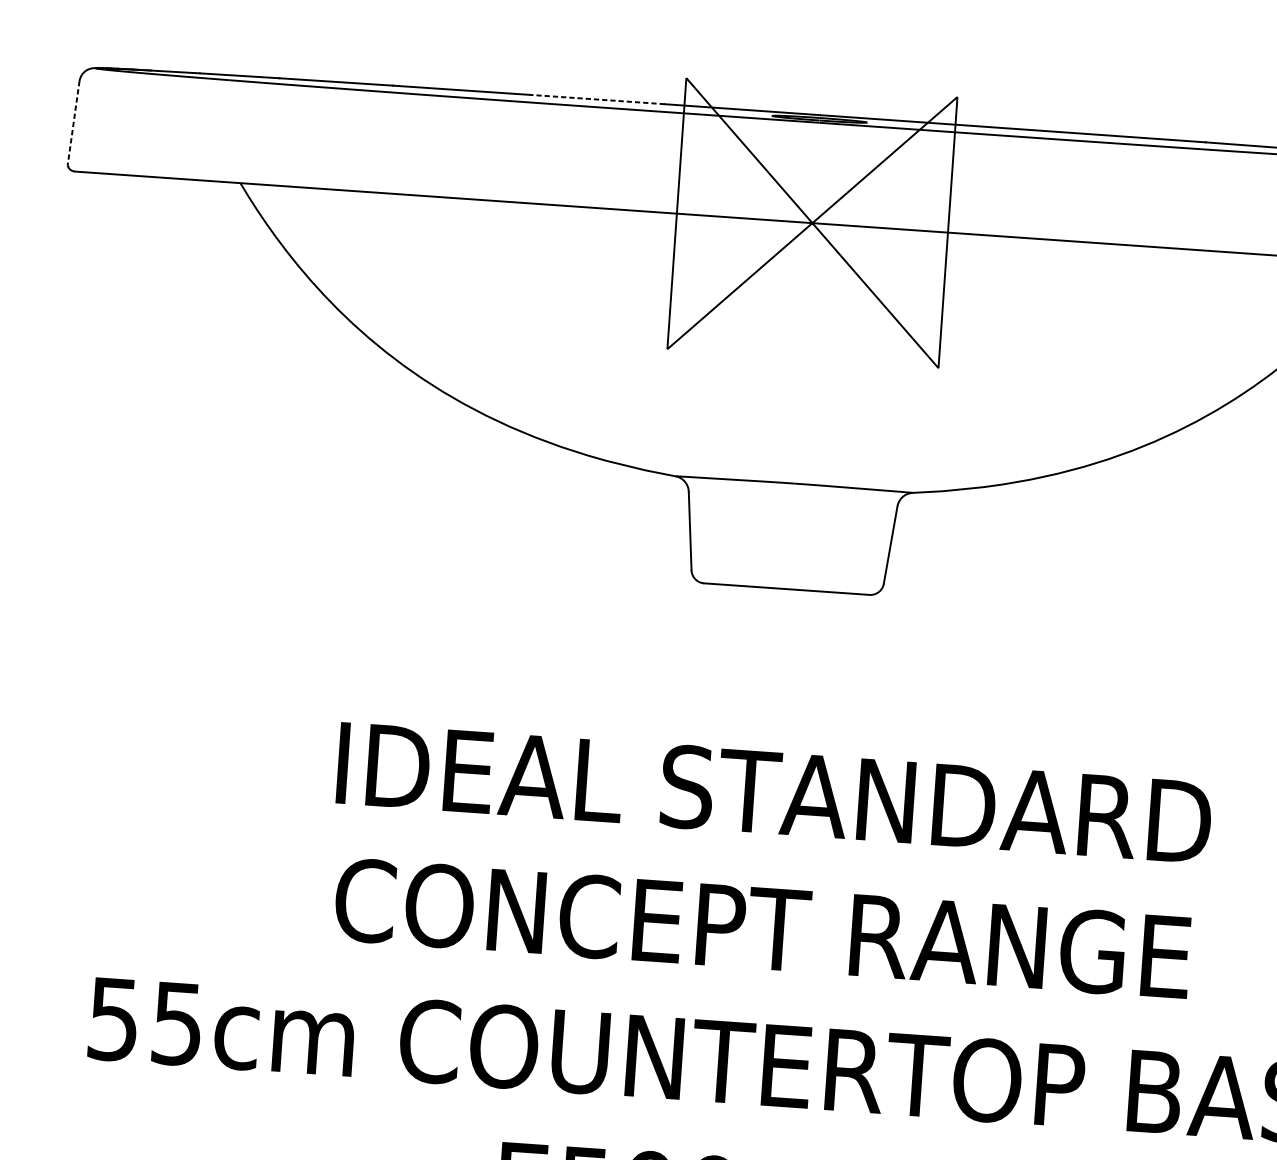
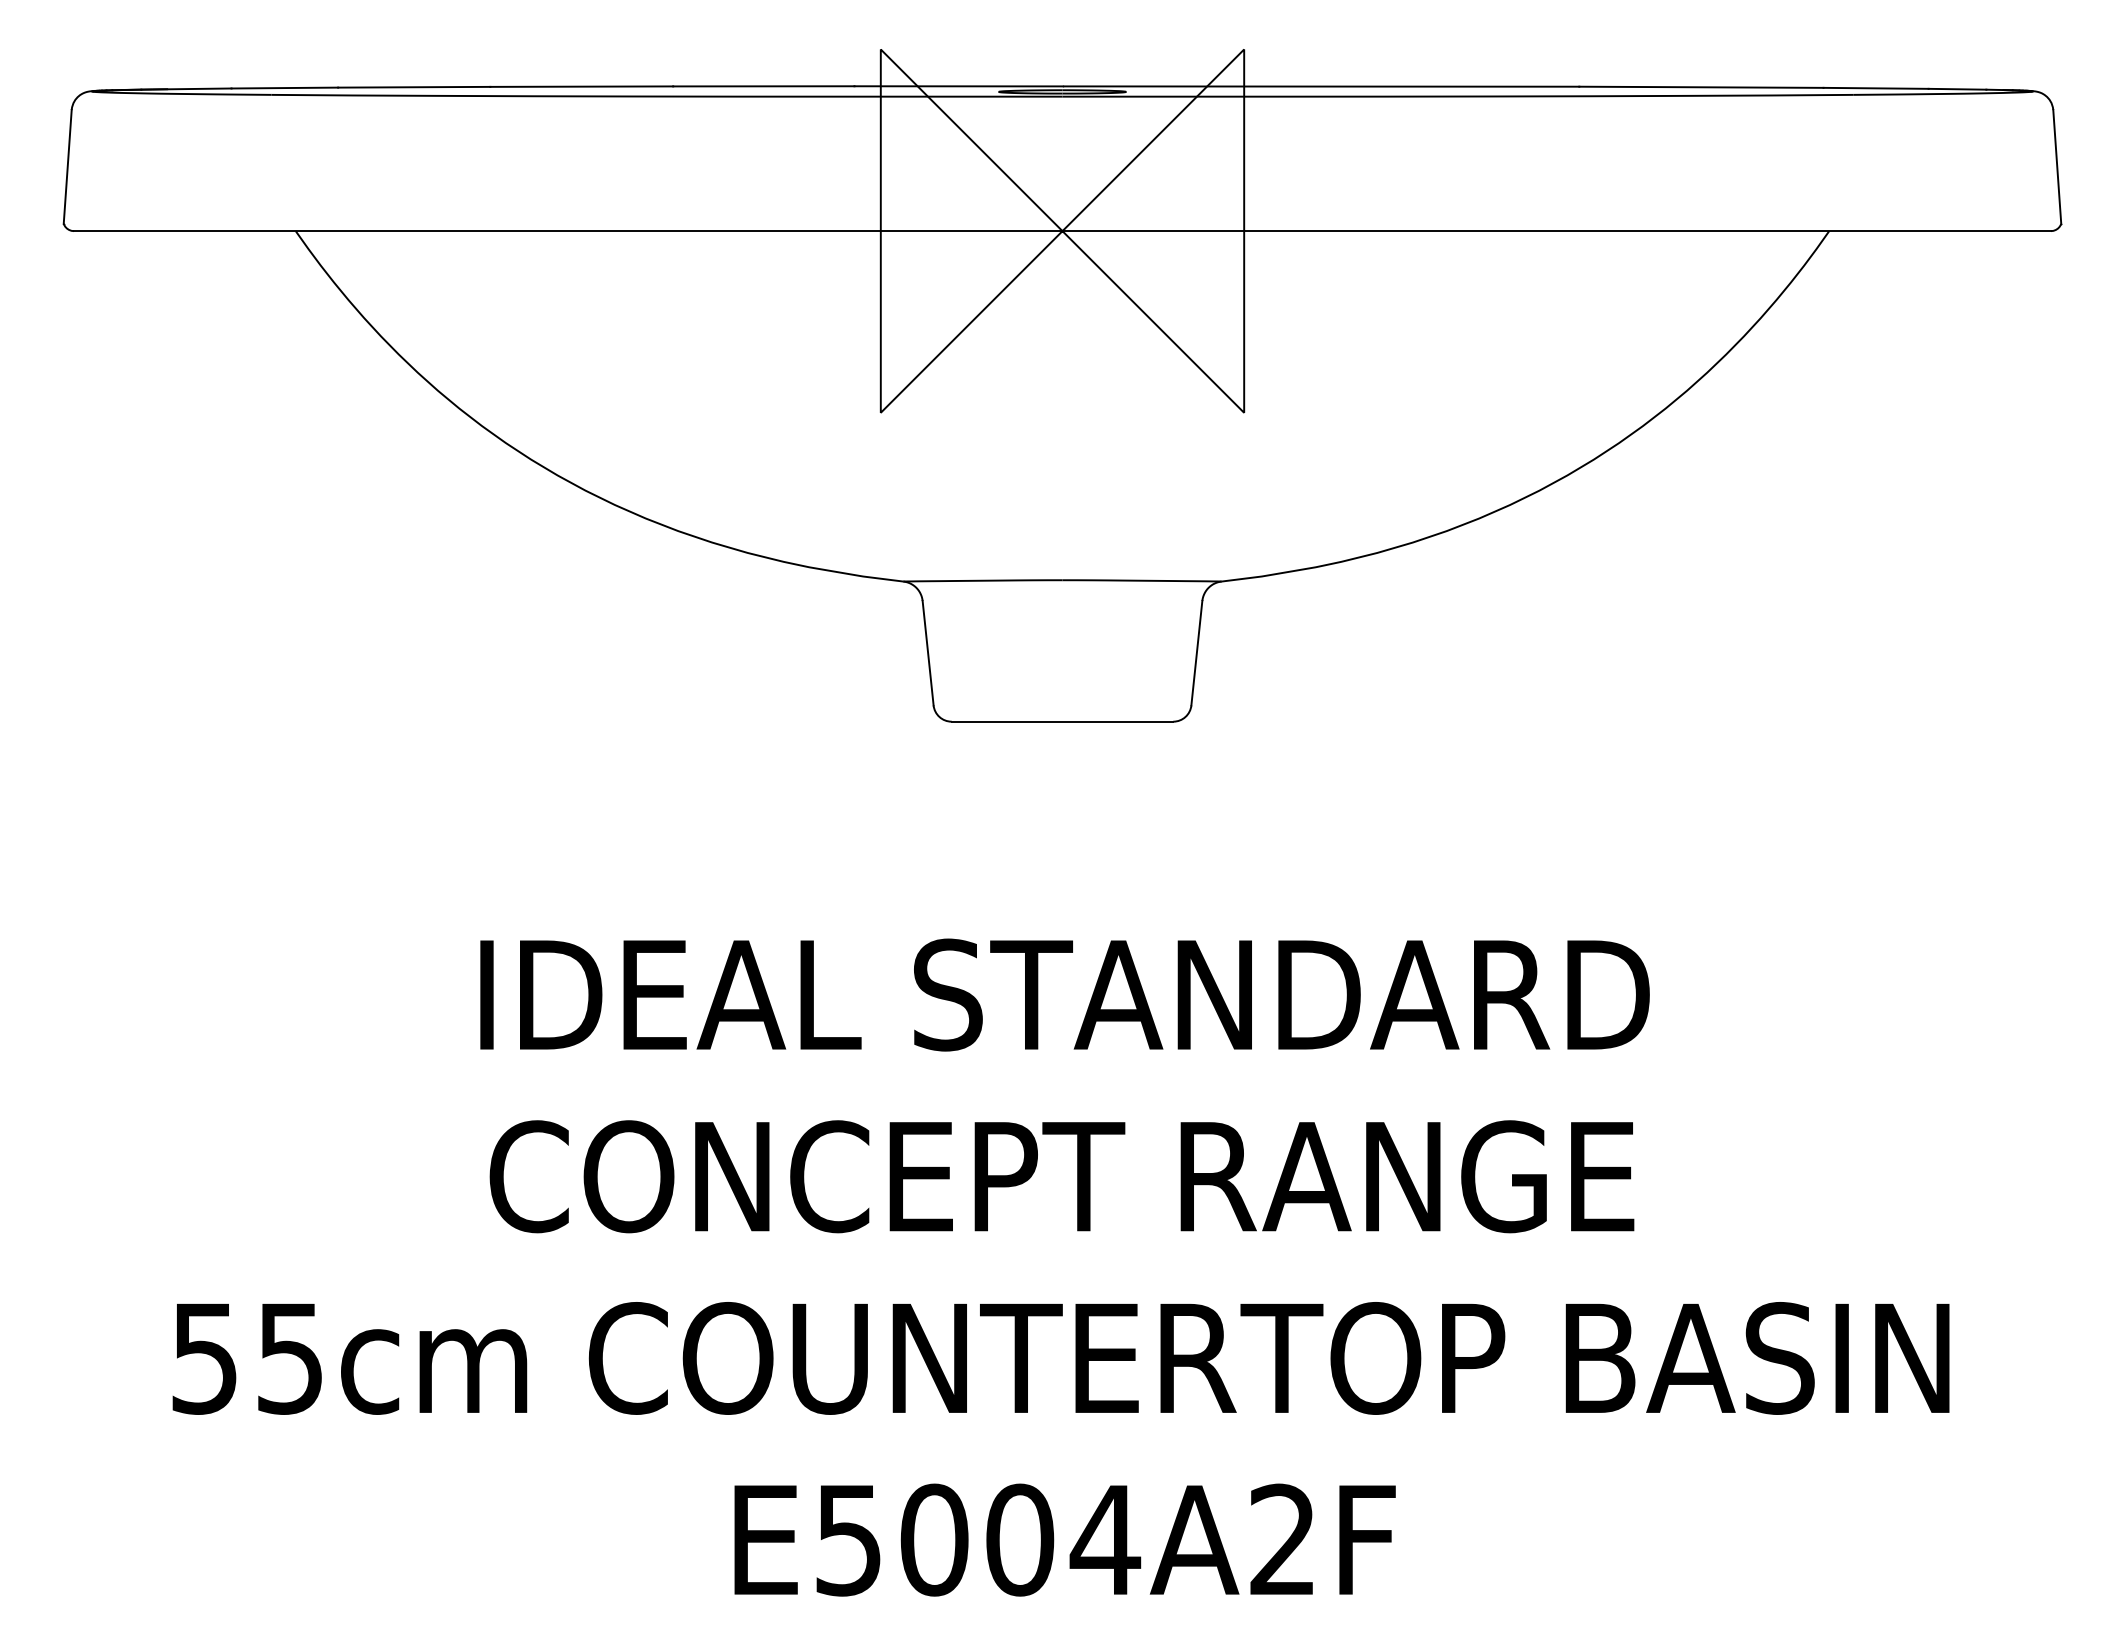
line: (596, 99) -> (763, 86), dashed -> solid
line: (73, 123) -> (67, 167), dashed -> solid

